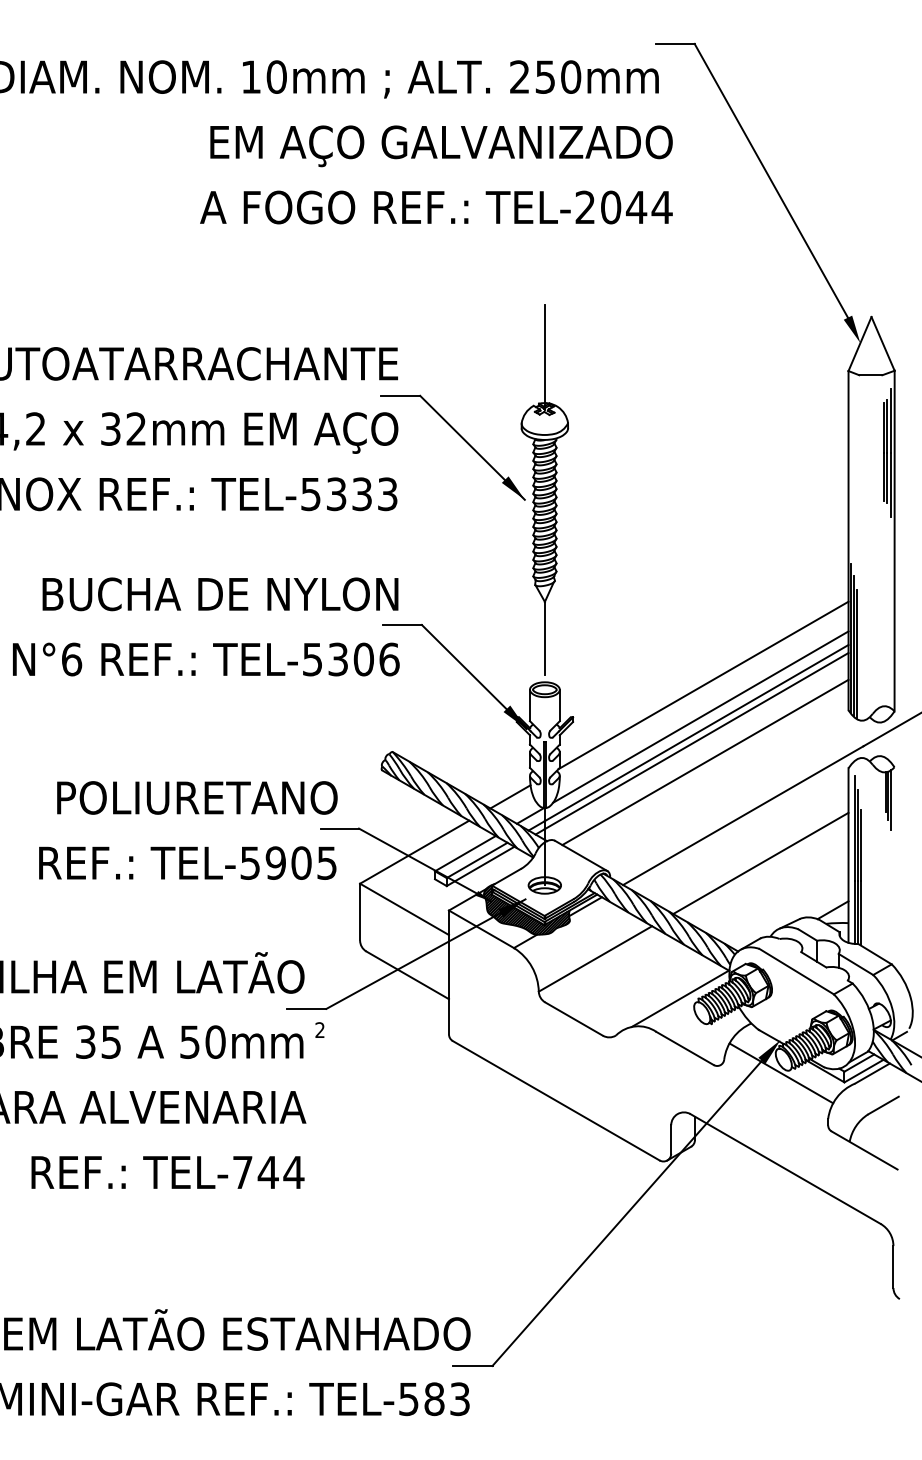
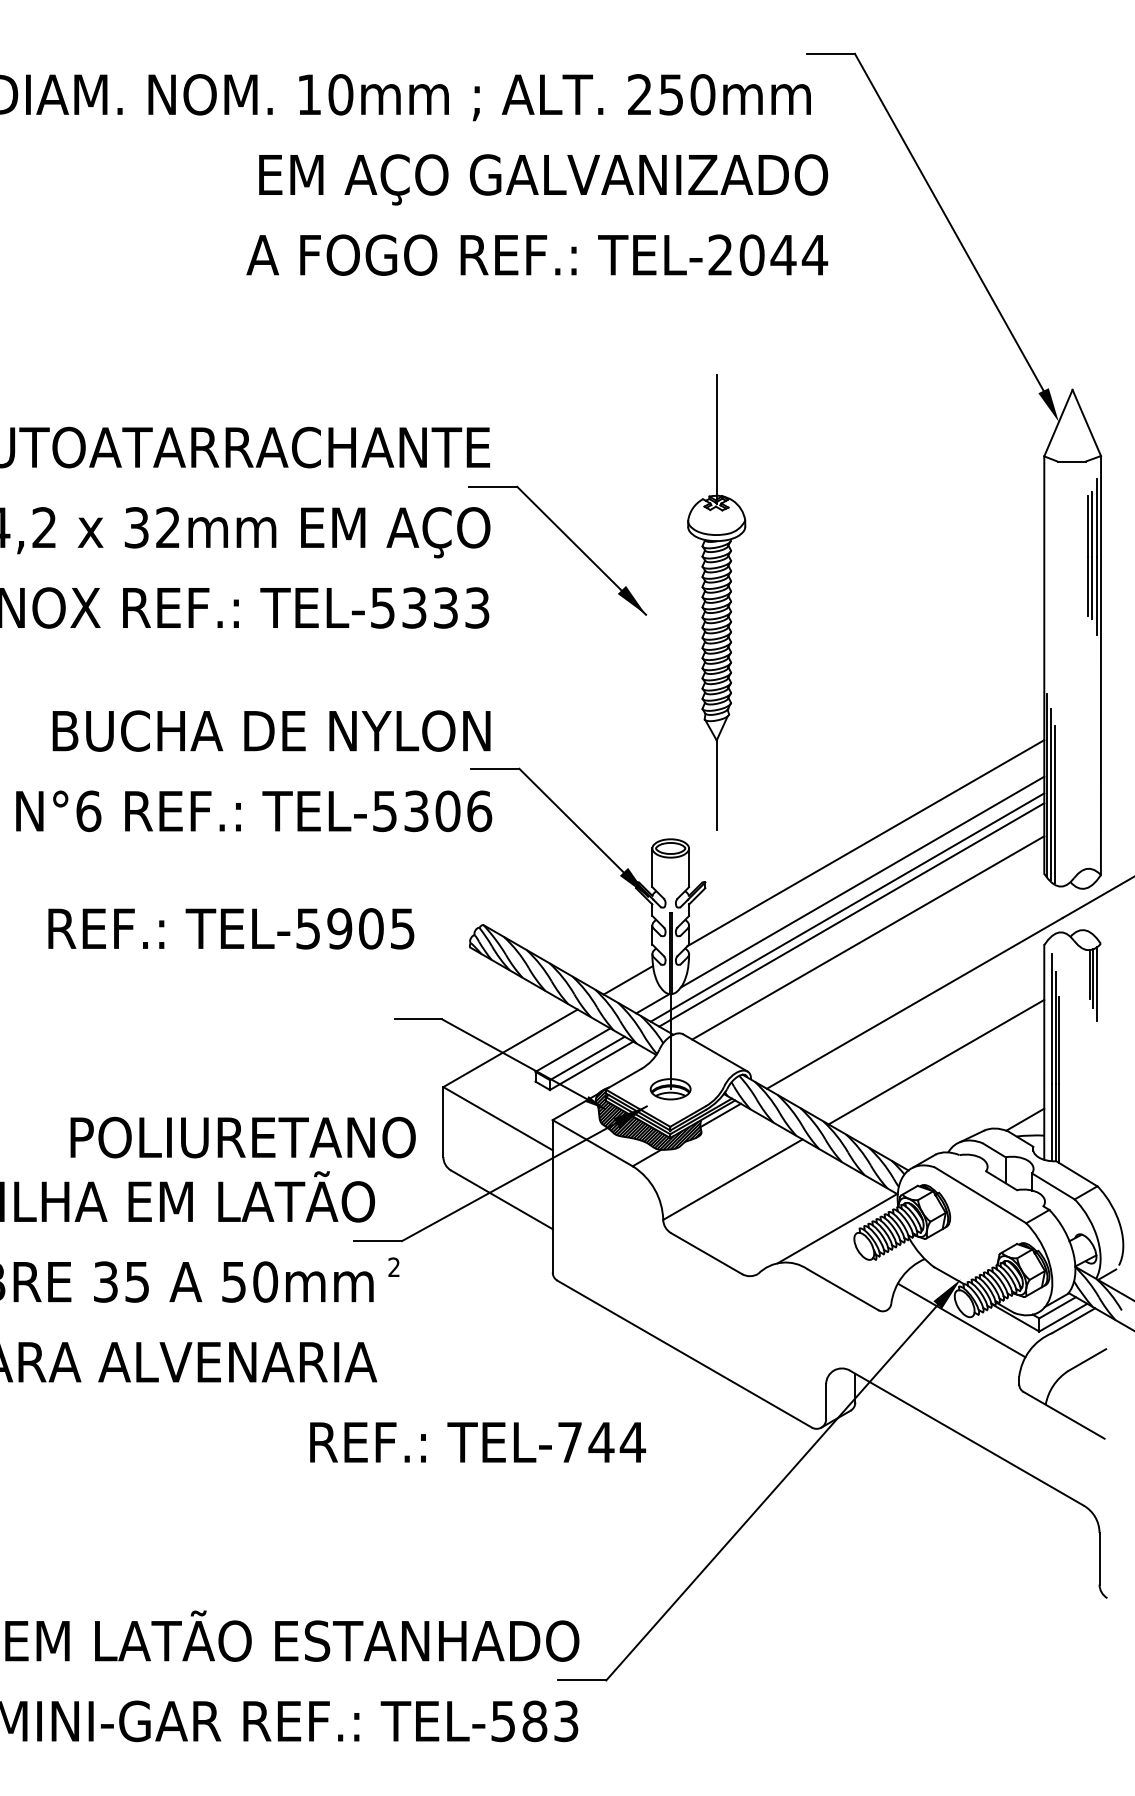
part: (544, 489) -> (716, 602), moved
text: (196, 797) -> (242, 1137), moved
text: (187, 862) -> (231, 928), moved
text: (167, 1172) -> (477, 1442), moved

